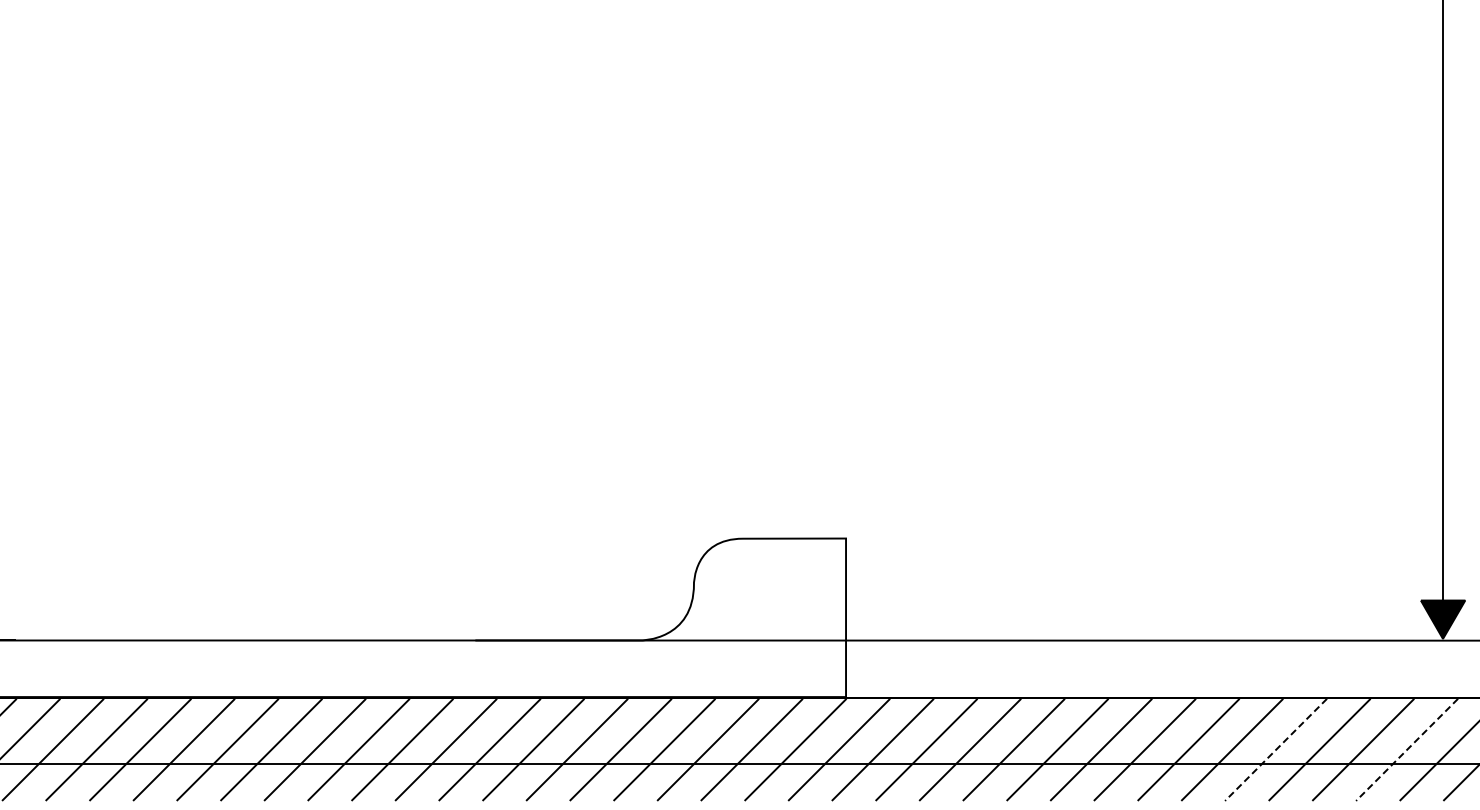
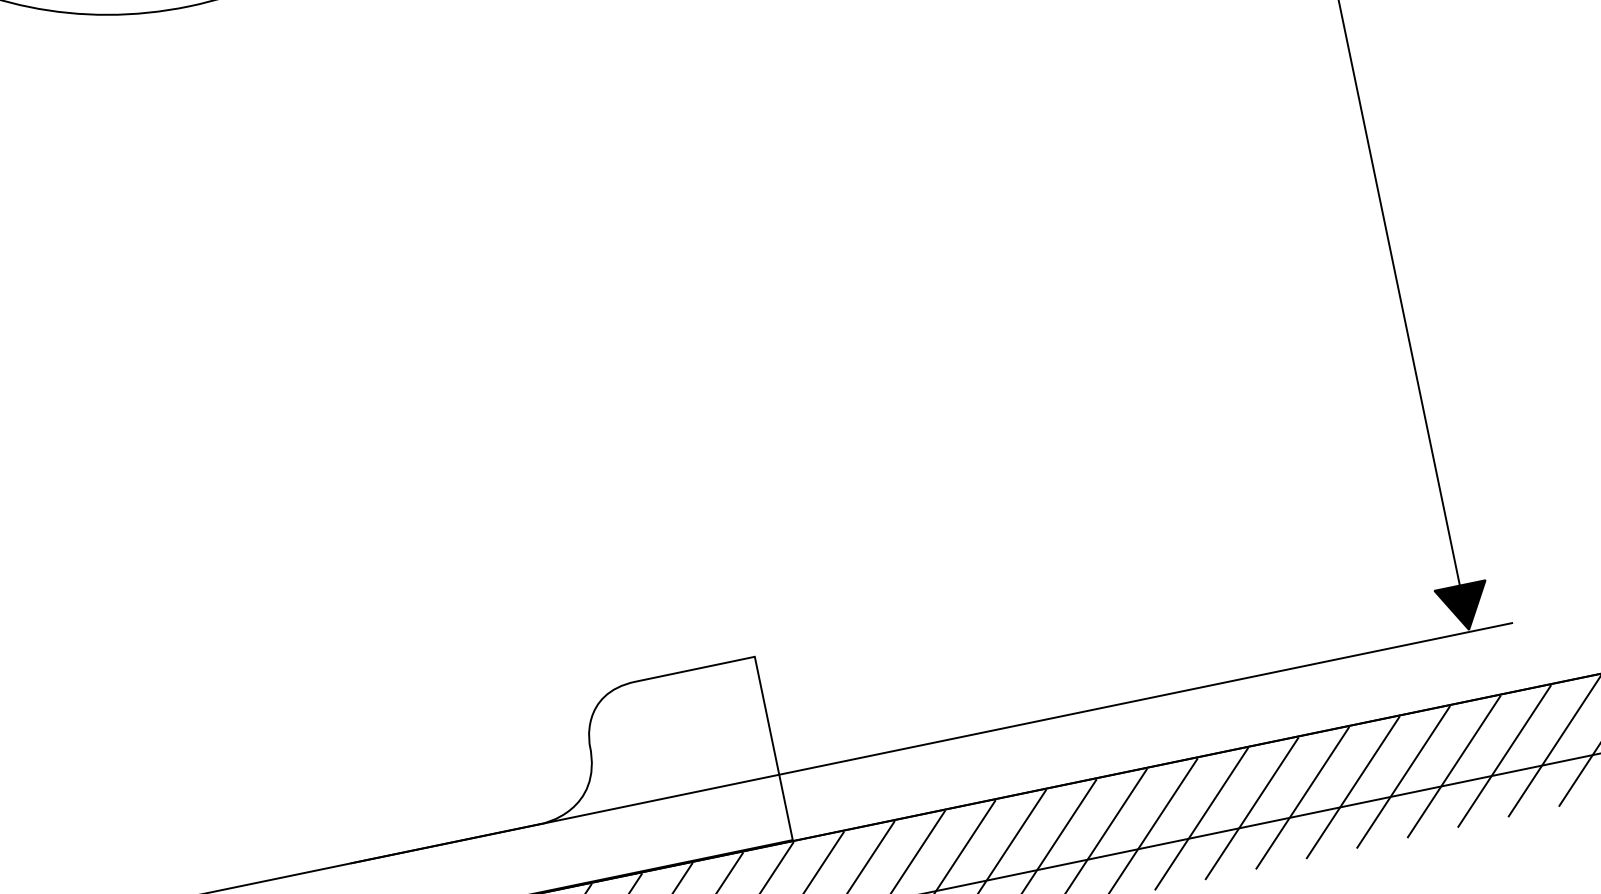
line: (1275, 750) -> (1302, 799), dashed -> solid
line: (1406, 750) -> (1453, 767), dashed -> solid

